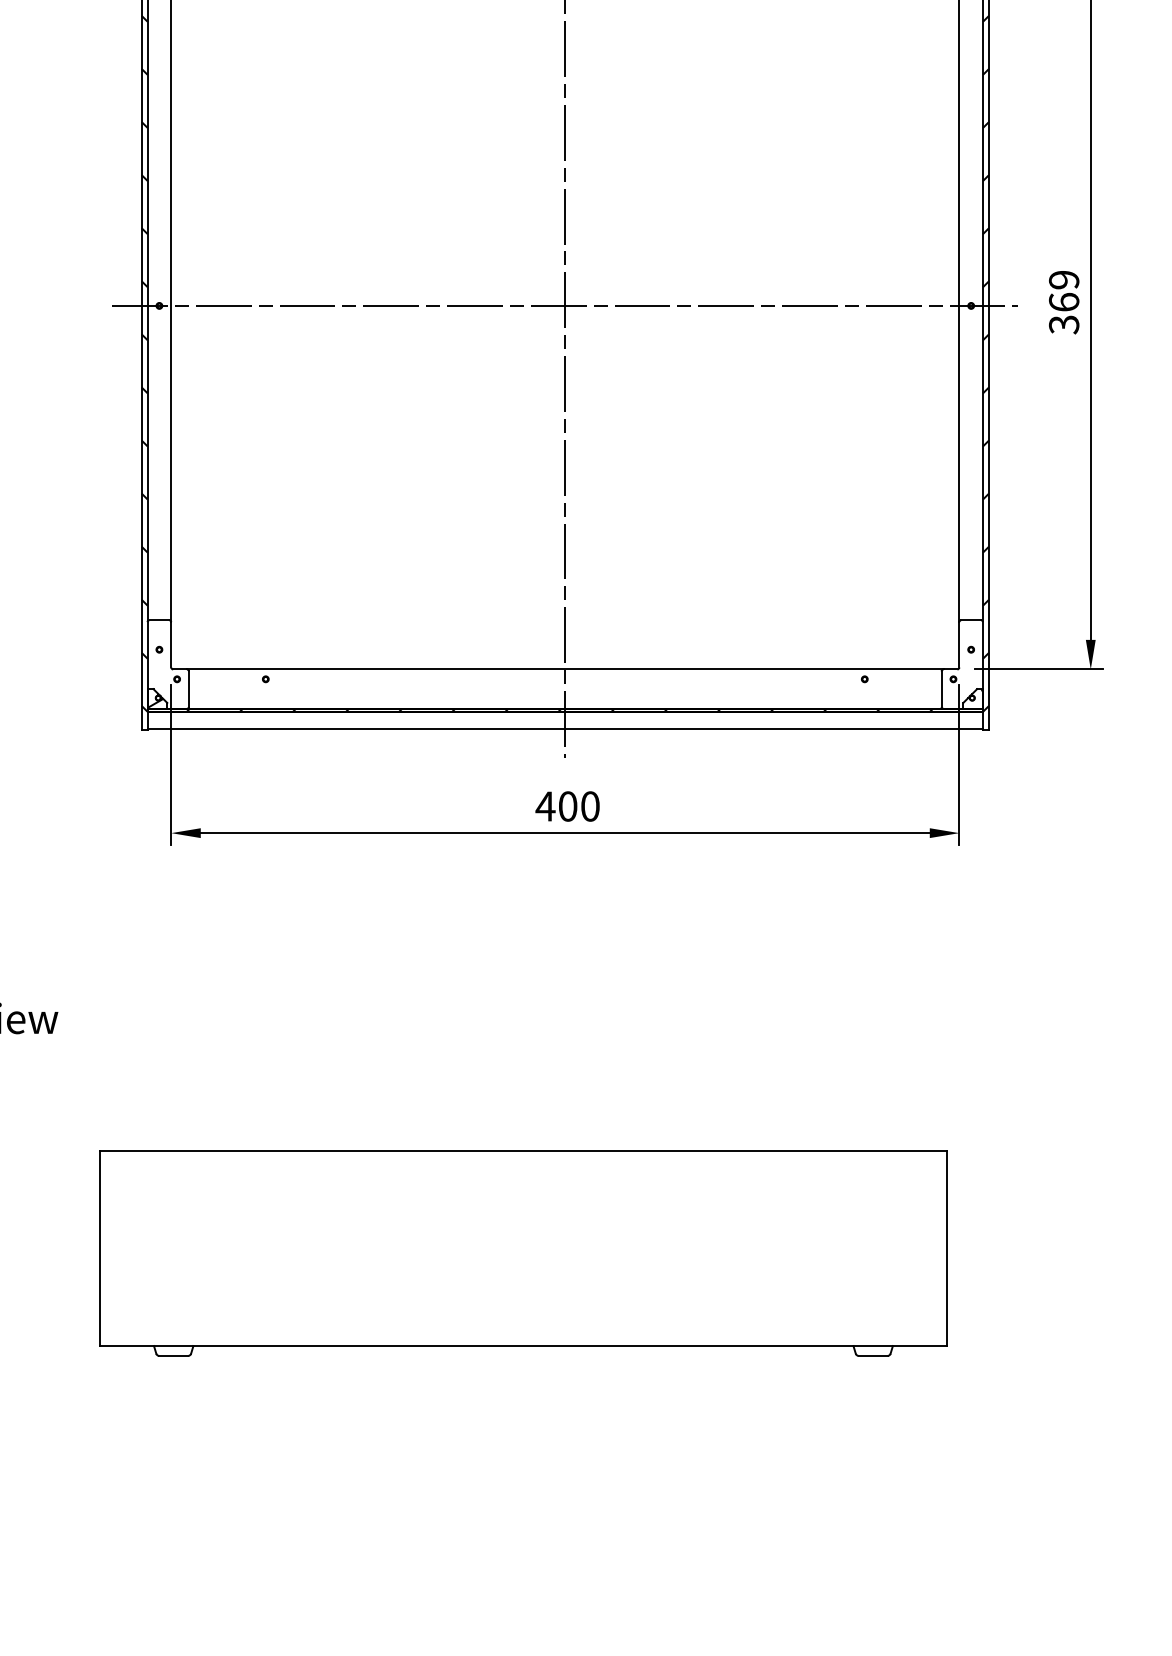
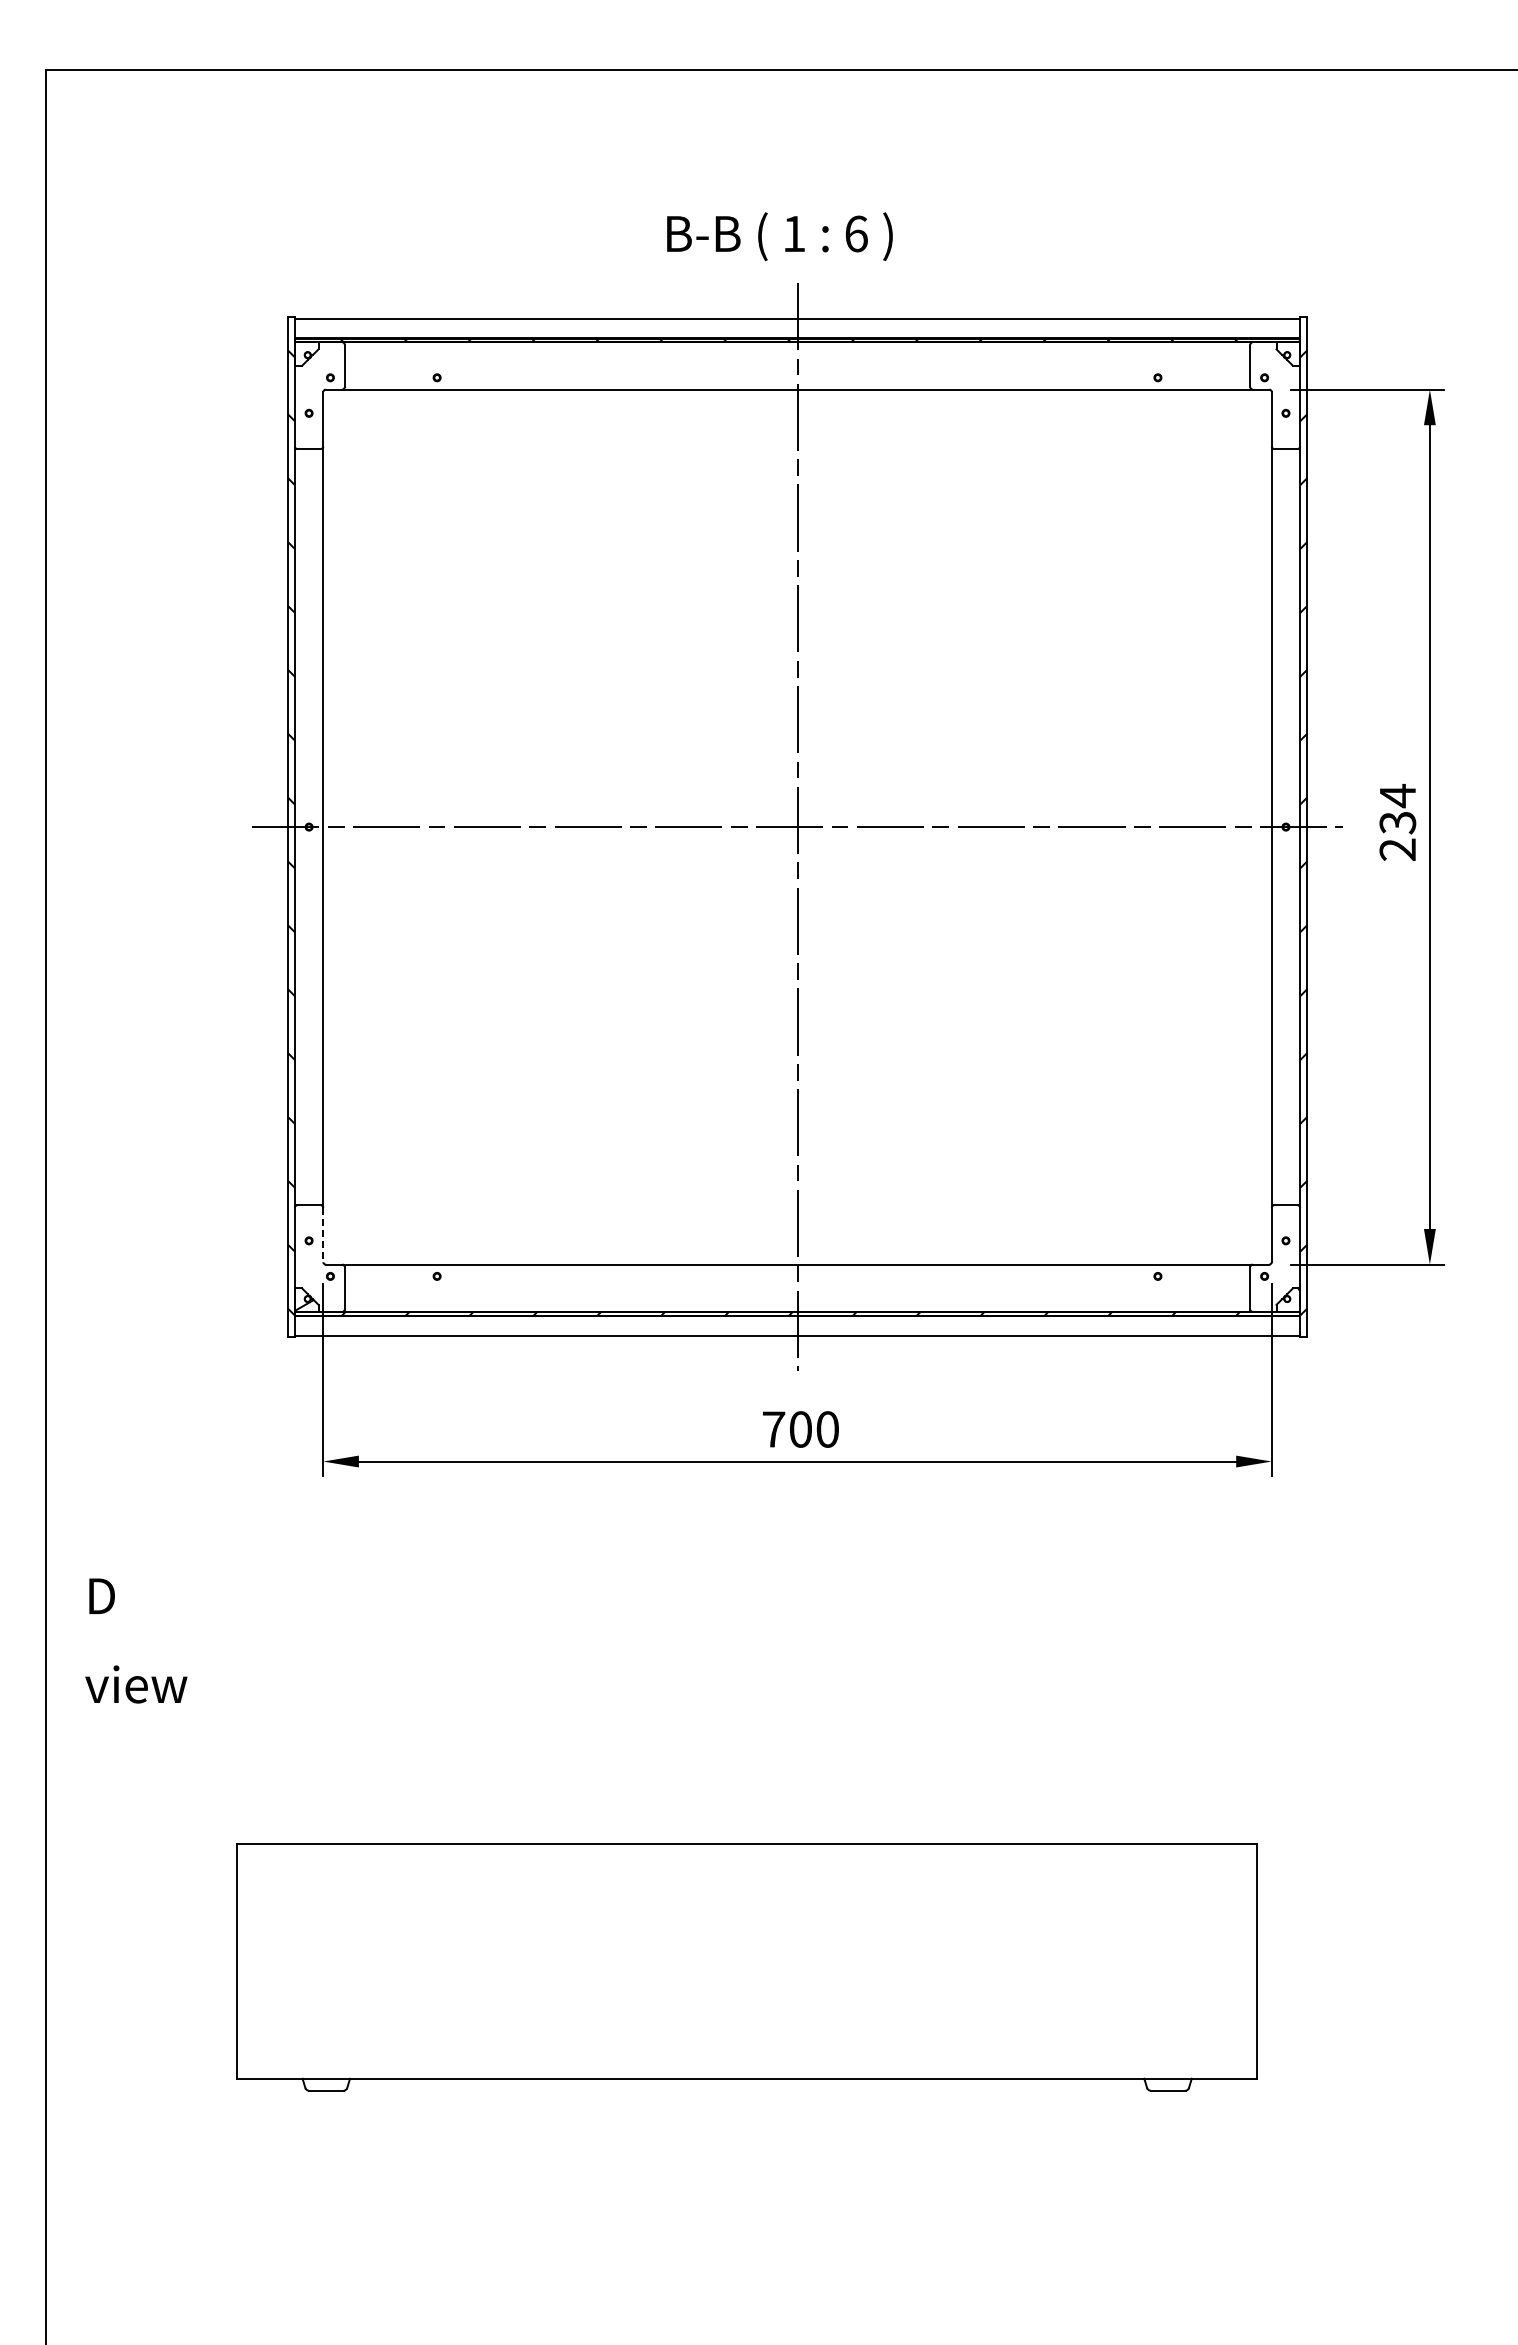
text: (1063, 302) -> (1397, 822), 369 -> 234
line: (171, 645) -> (323, 1235), solid -> dashed
text: (545, 806) -> (773, 1429), 400 -> 700

